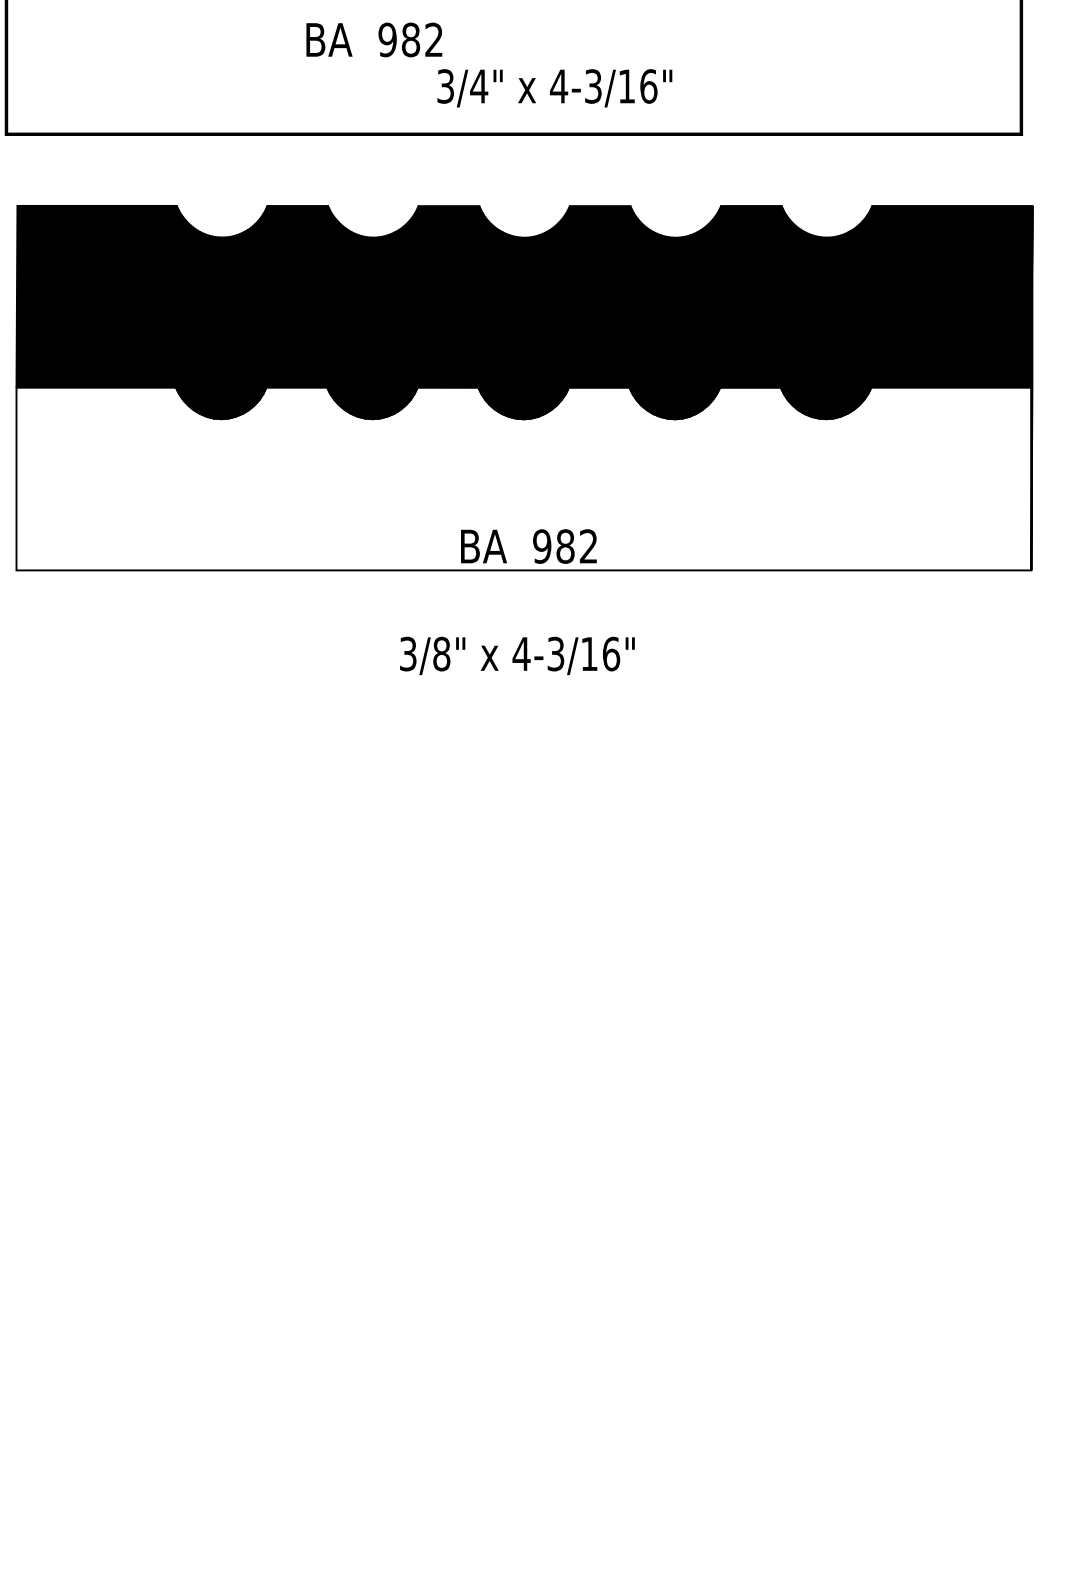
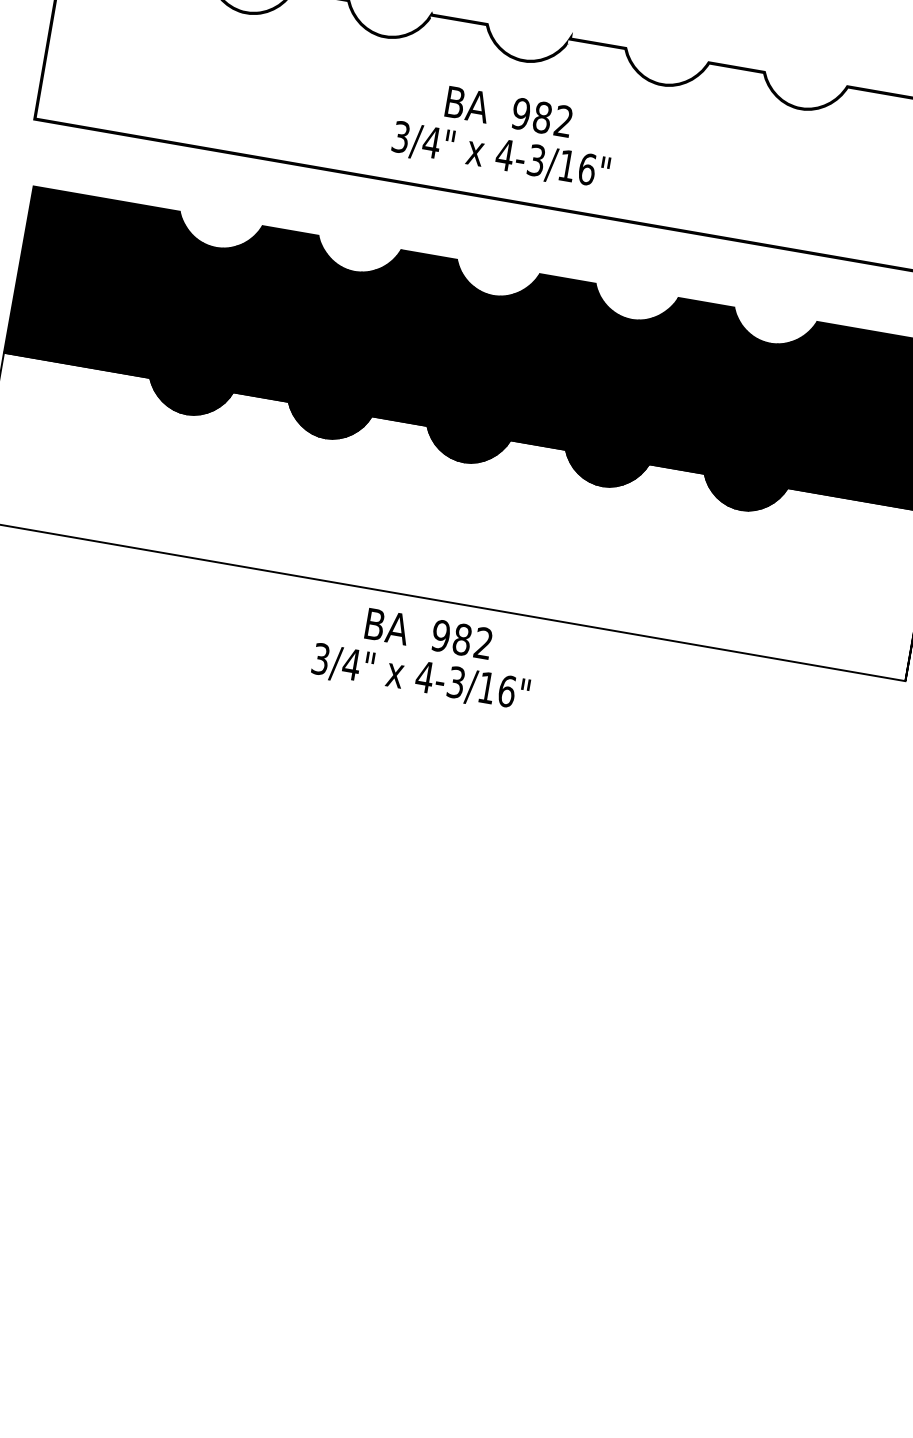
text: (374, 39) -> (509, 111), moved
text: (554, 88) -> (500, 156), moved
text: (528, 546) -> (428, 633), moved
text: (441, 653) -> (351, 663), 3/8" -> 3/4"

